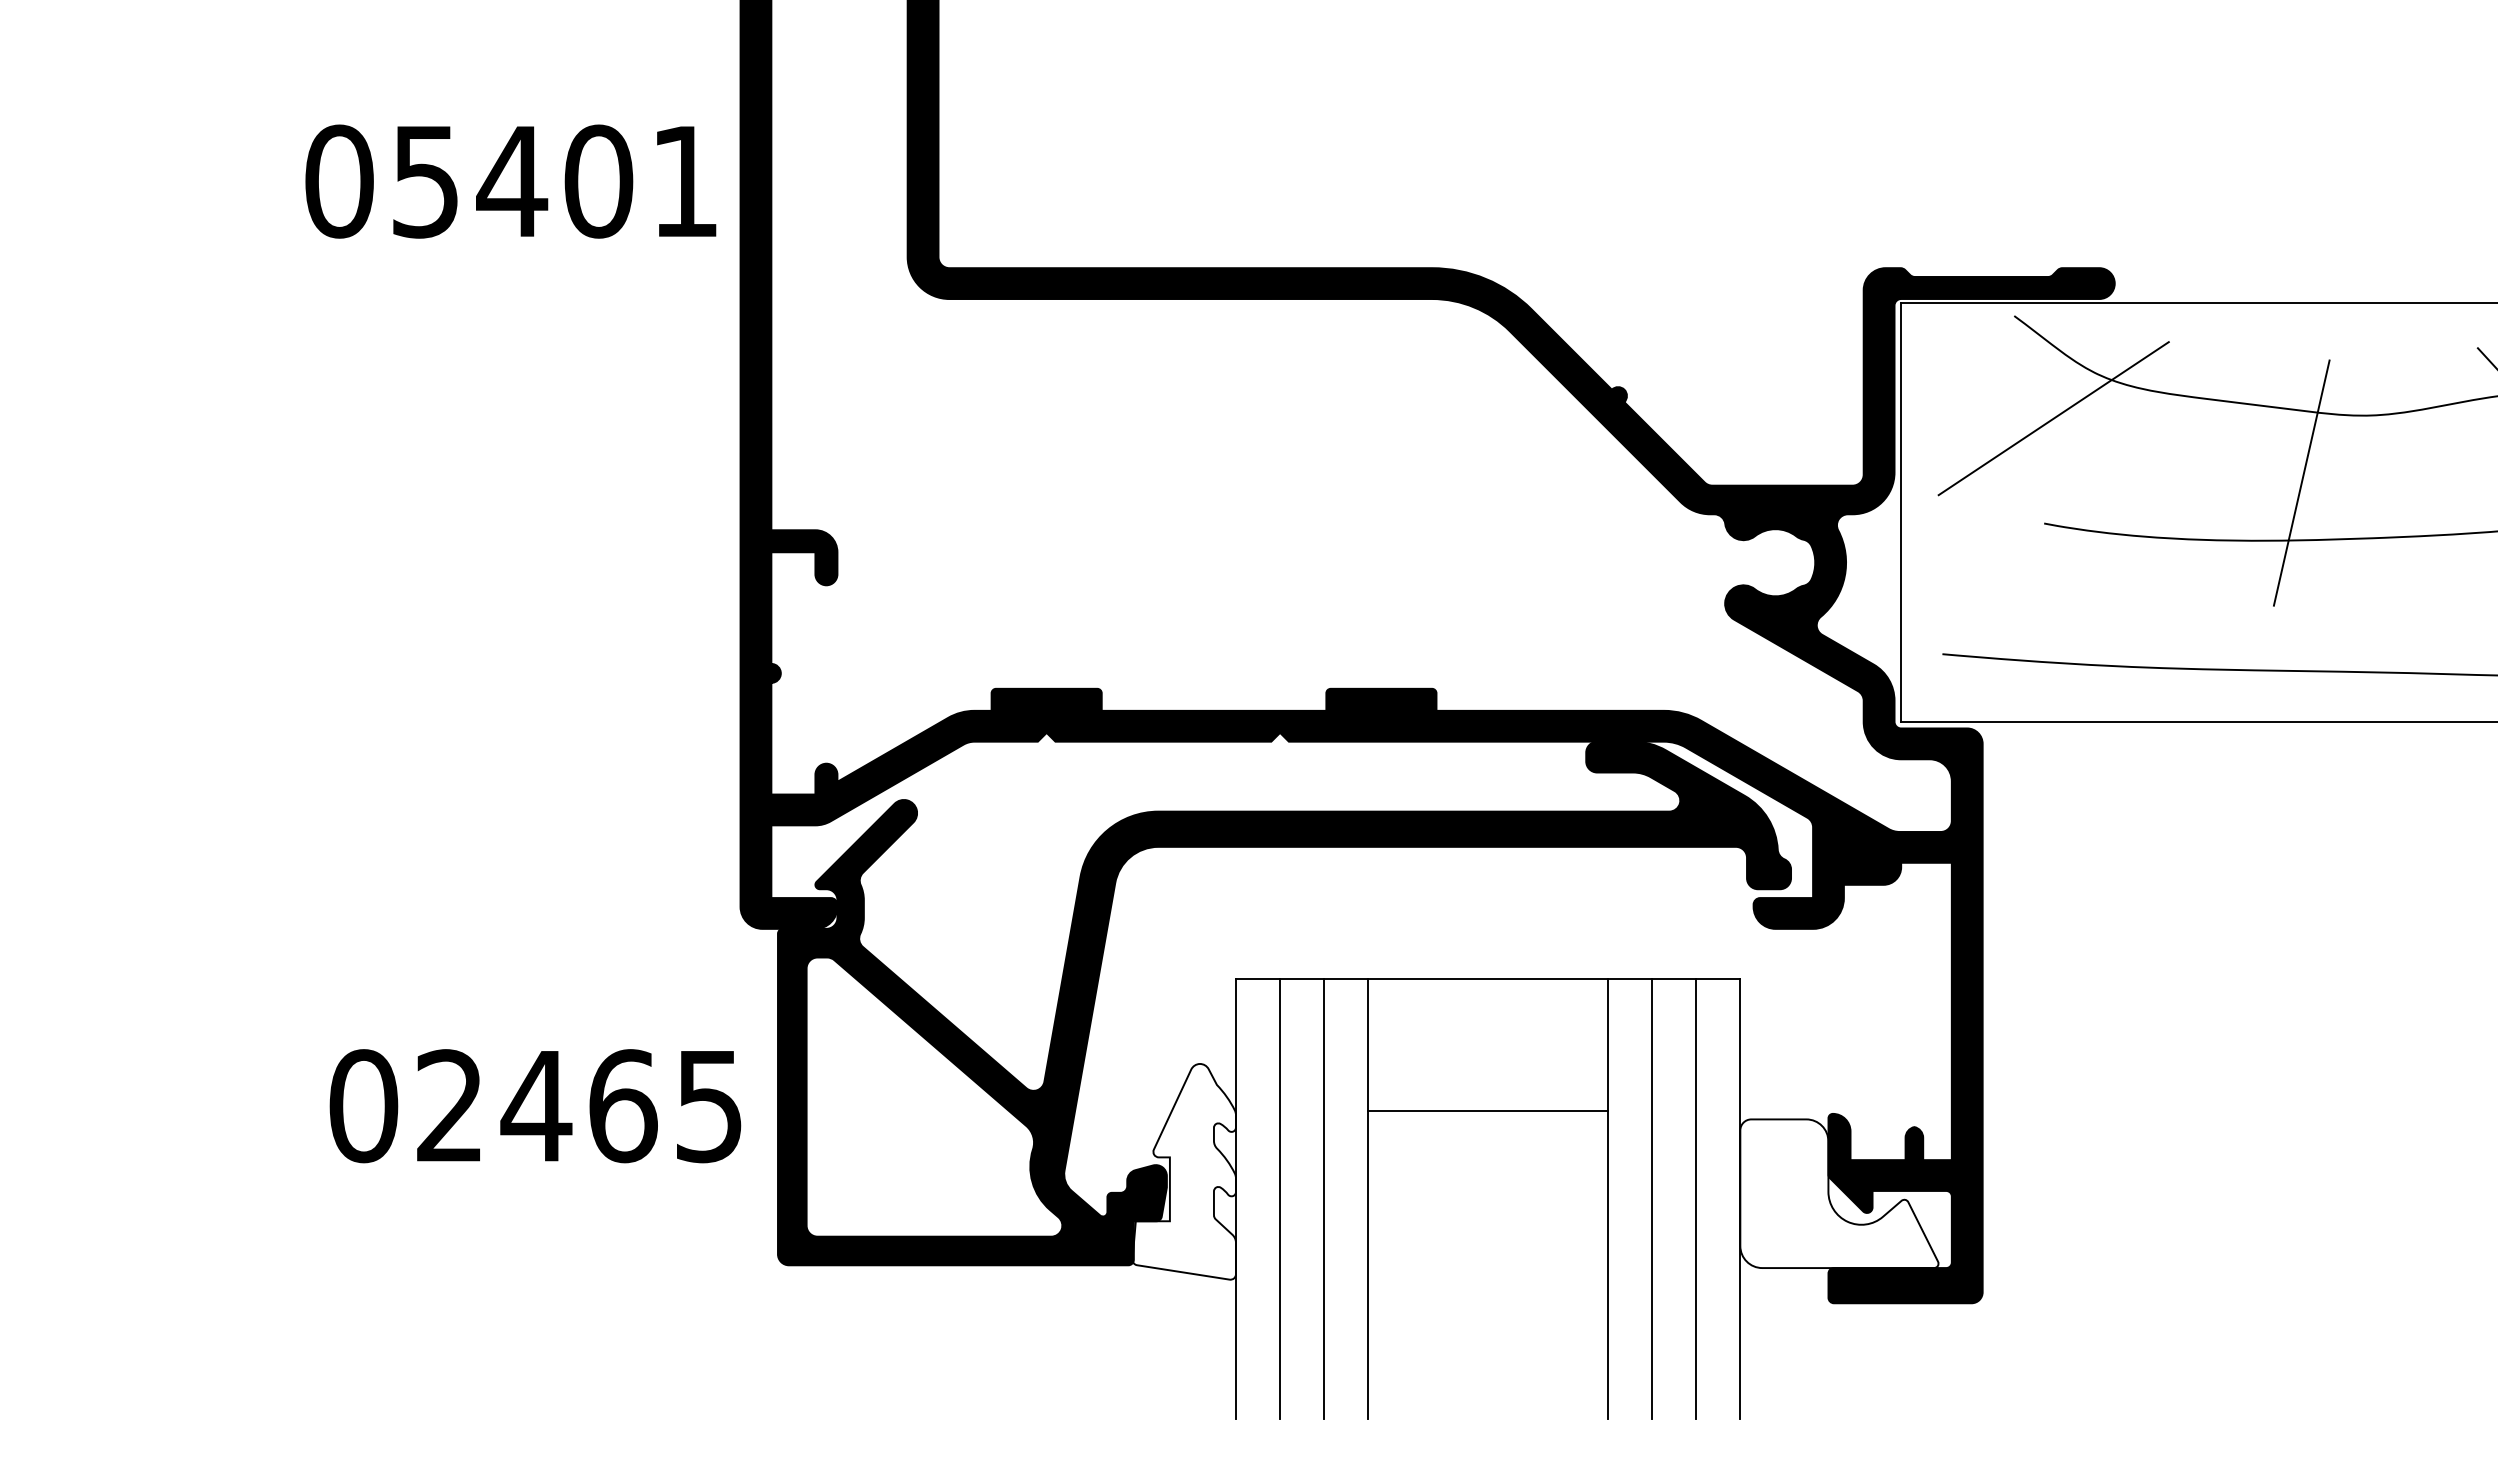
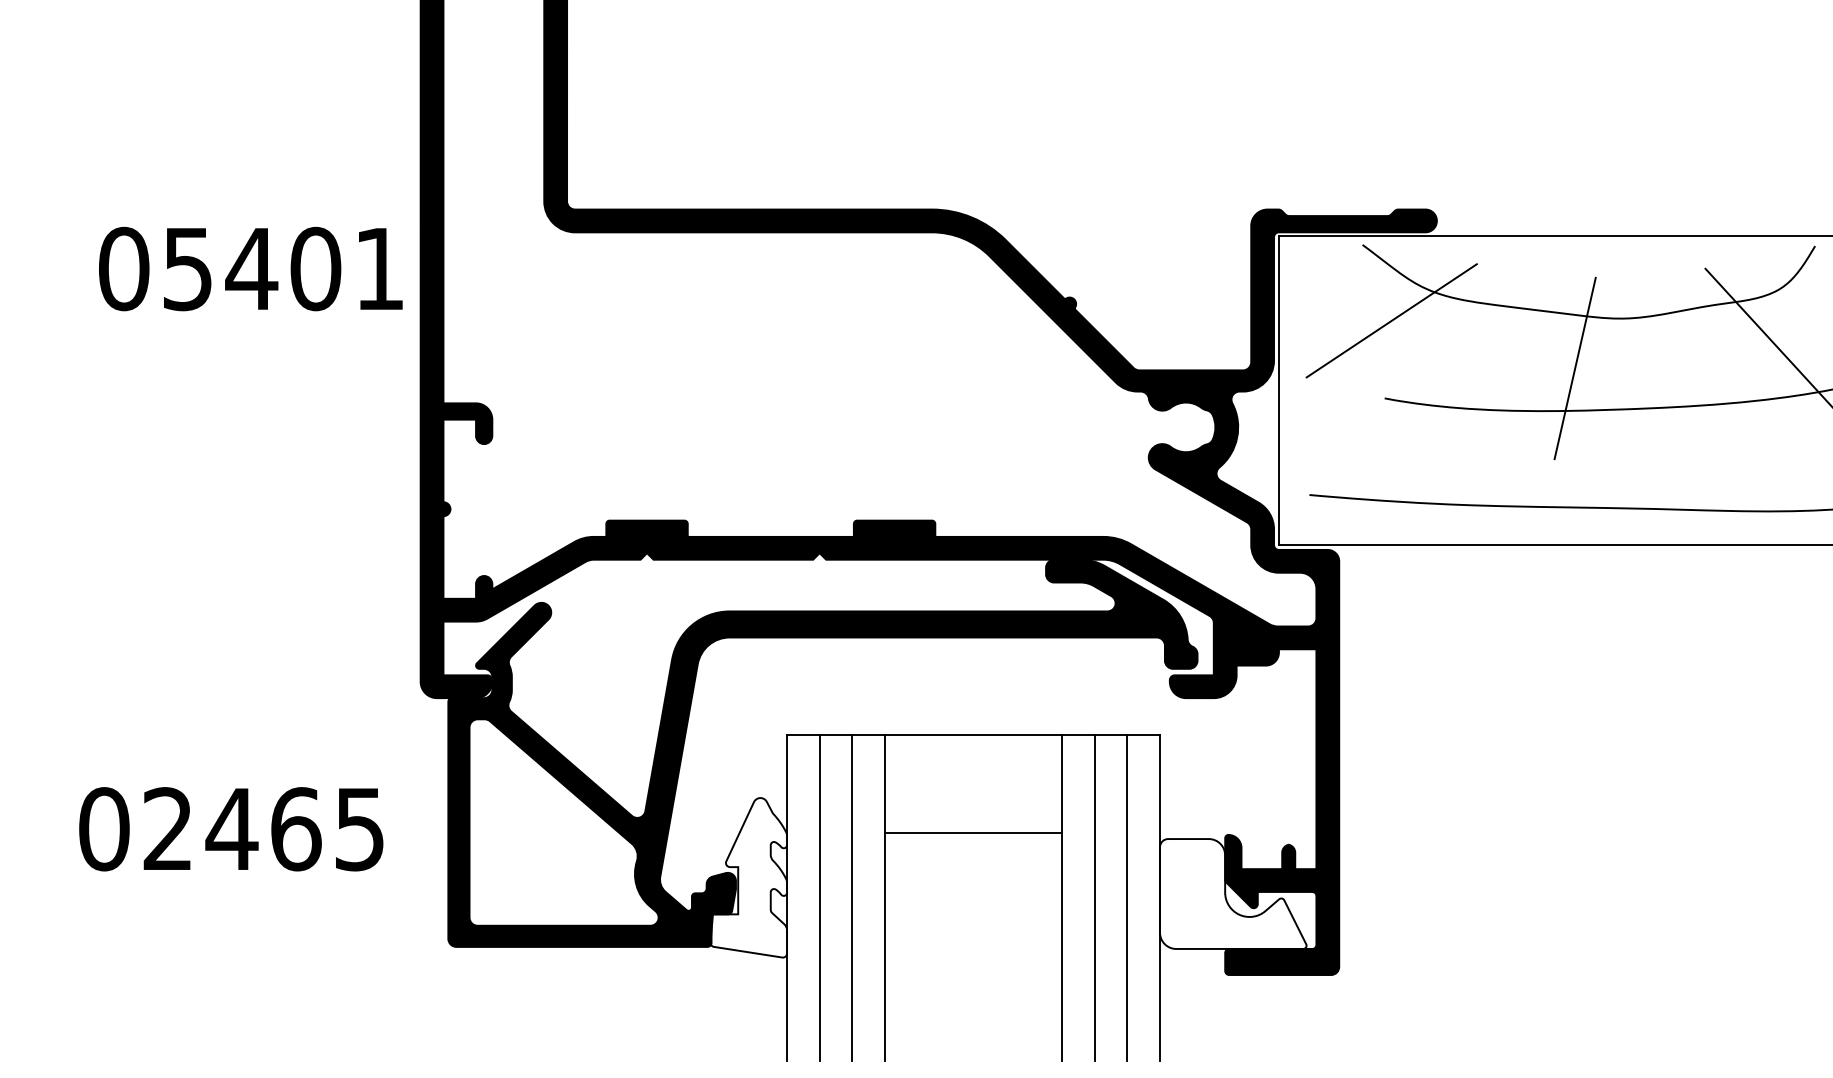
text: (510, 181) -> (250, 268), moved
text: (535, 1106) -> (231, 829), moved

